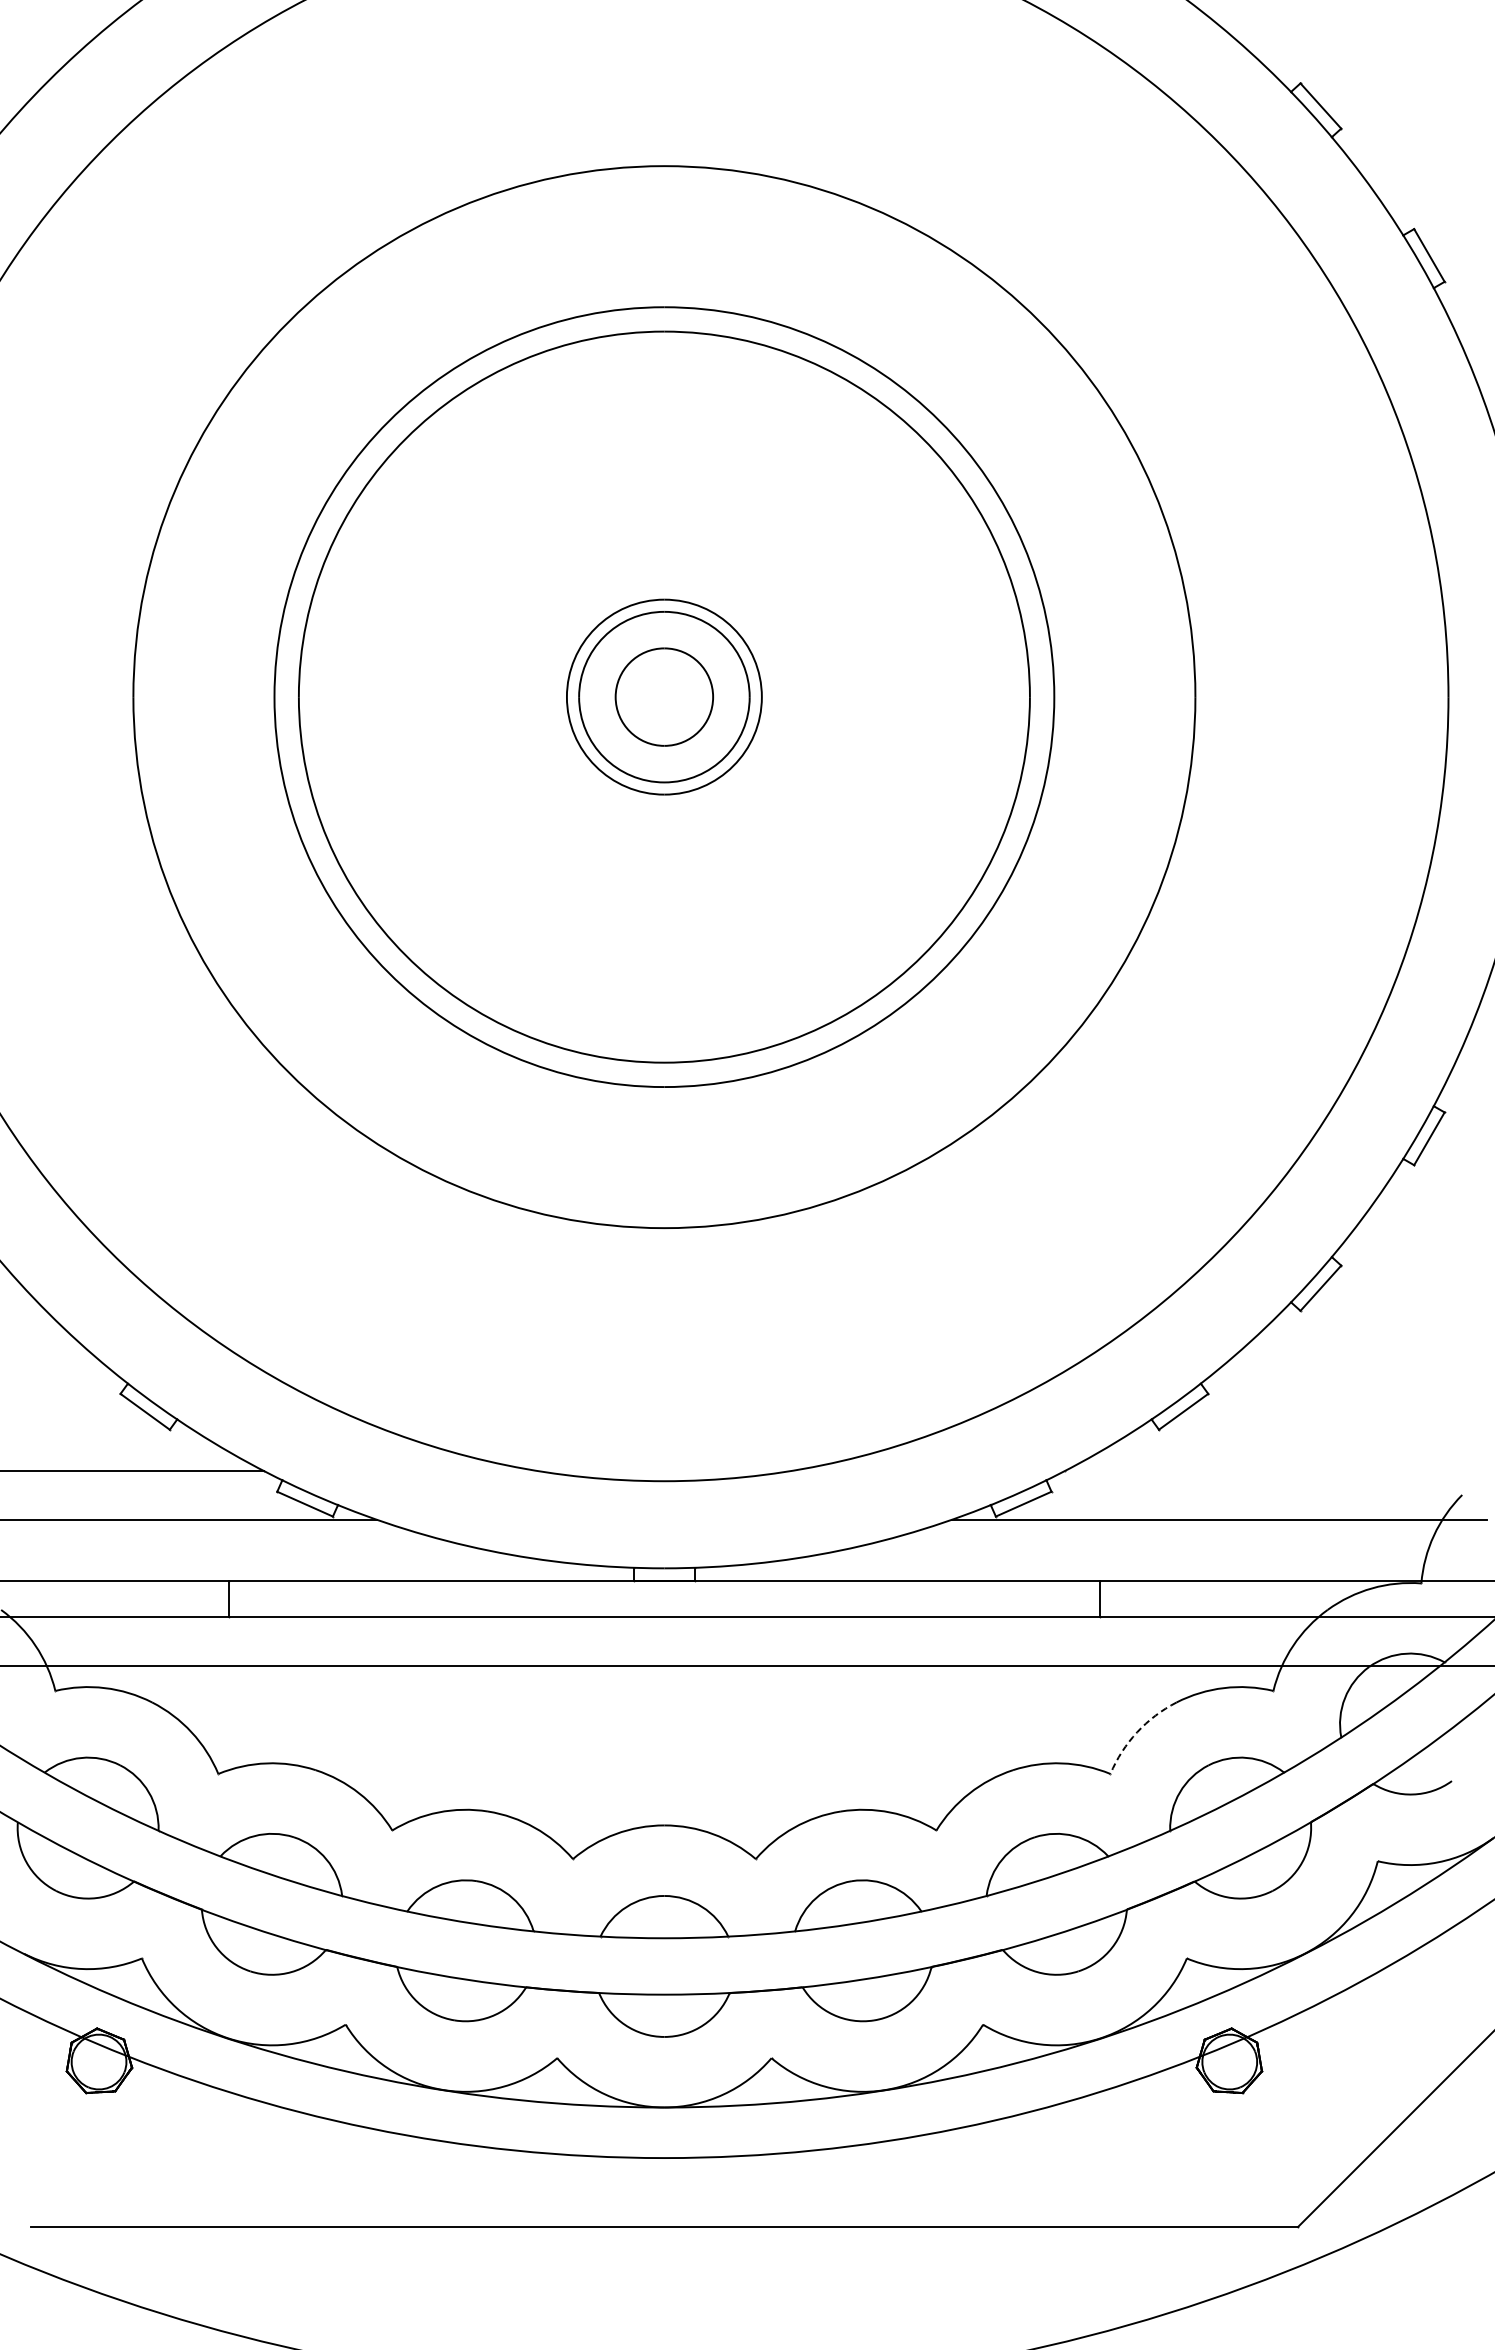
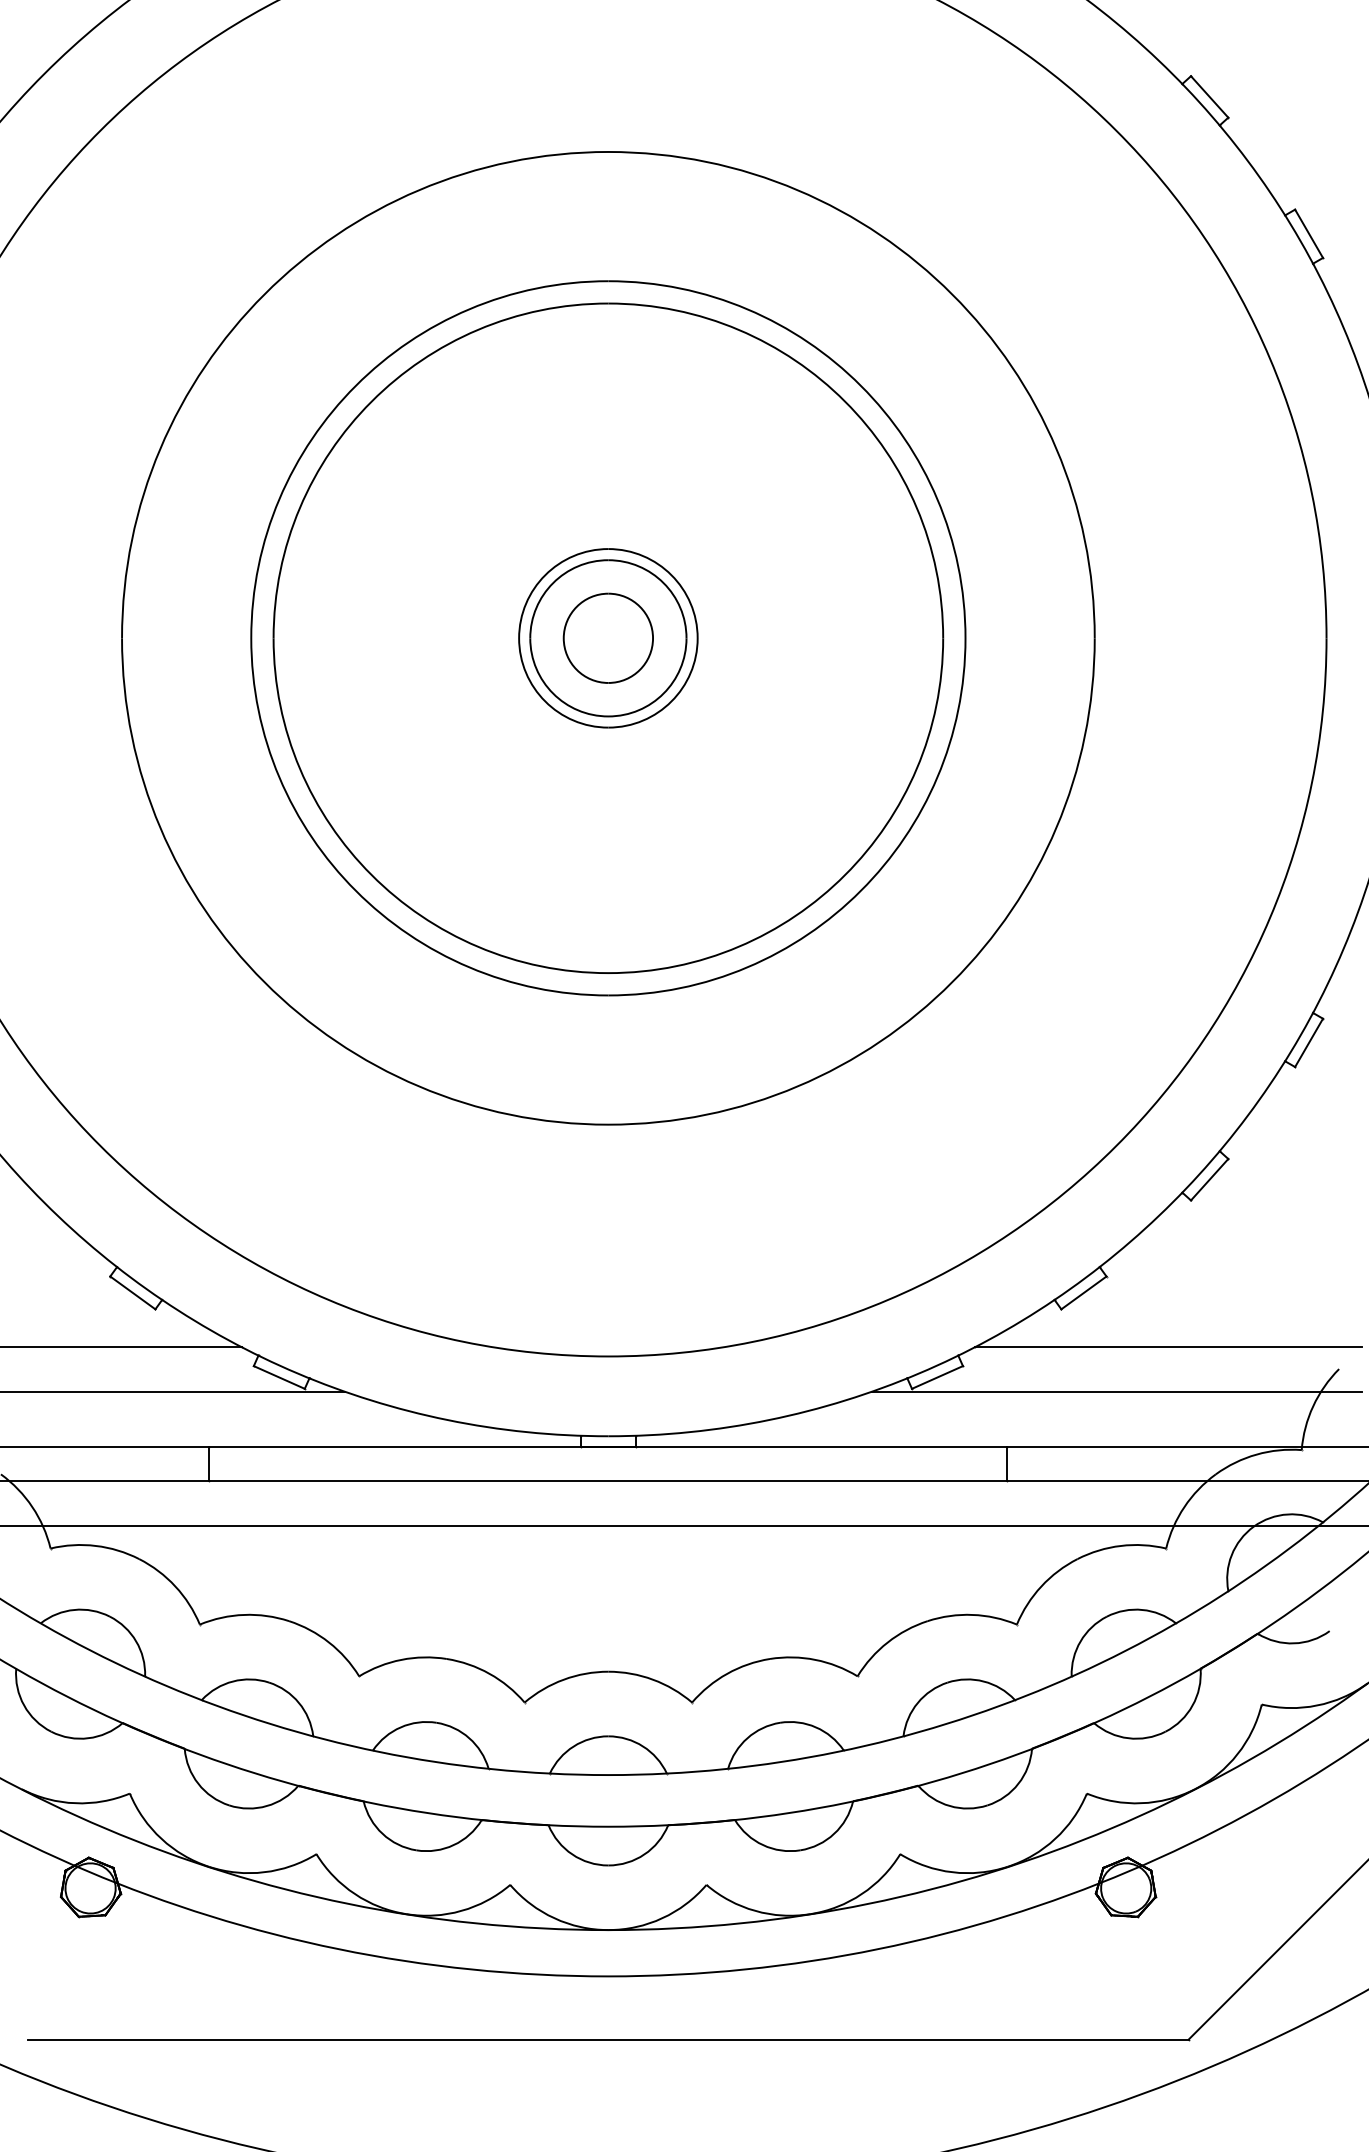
line: (1275, 1470) -> (1168, 1346), added
arc: (1137, 1732) -> (1041, 1586), dashed -> solid

